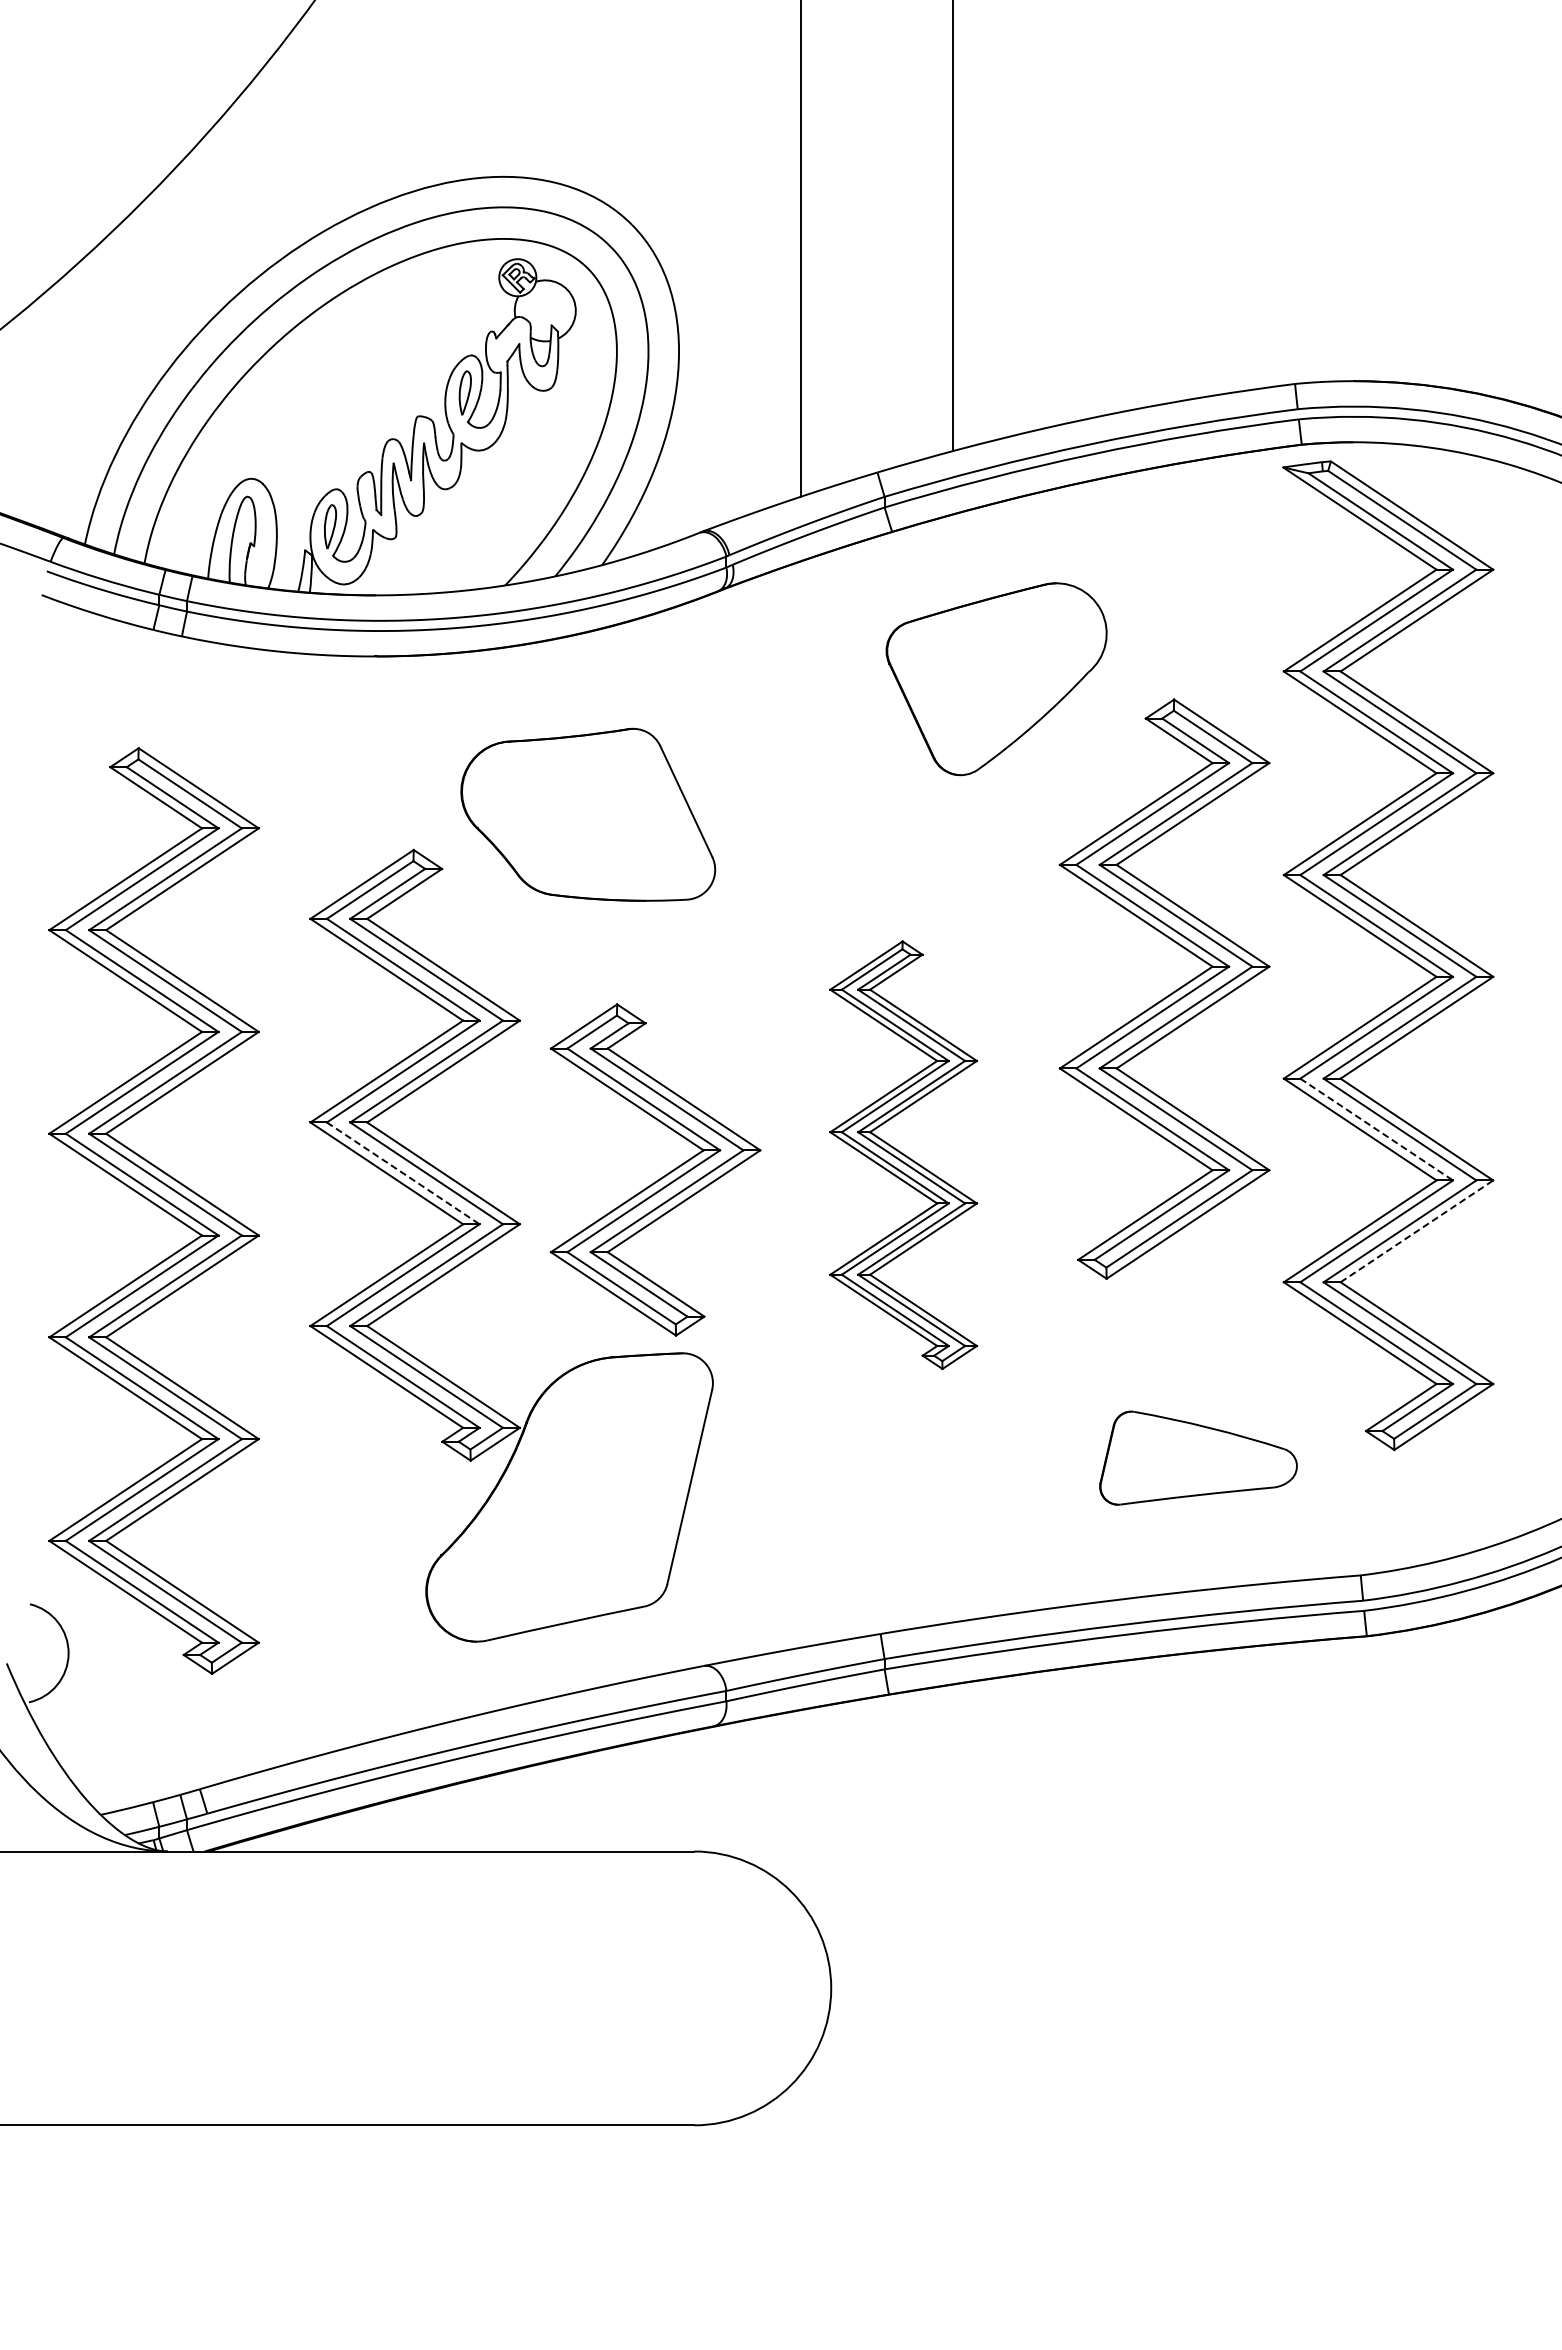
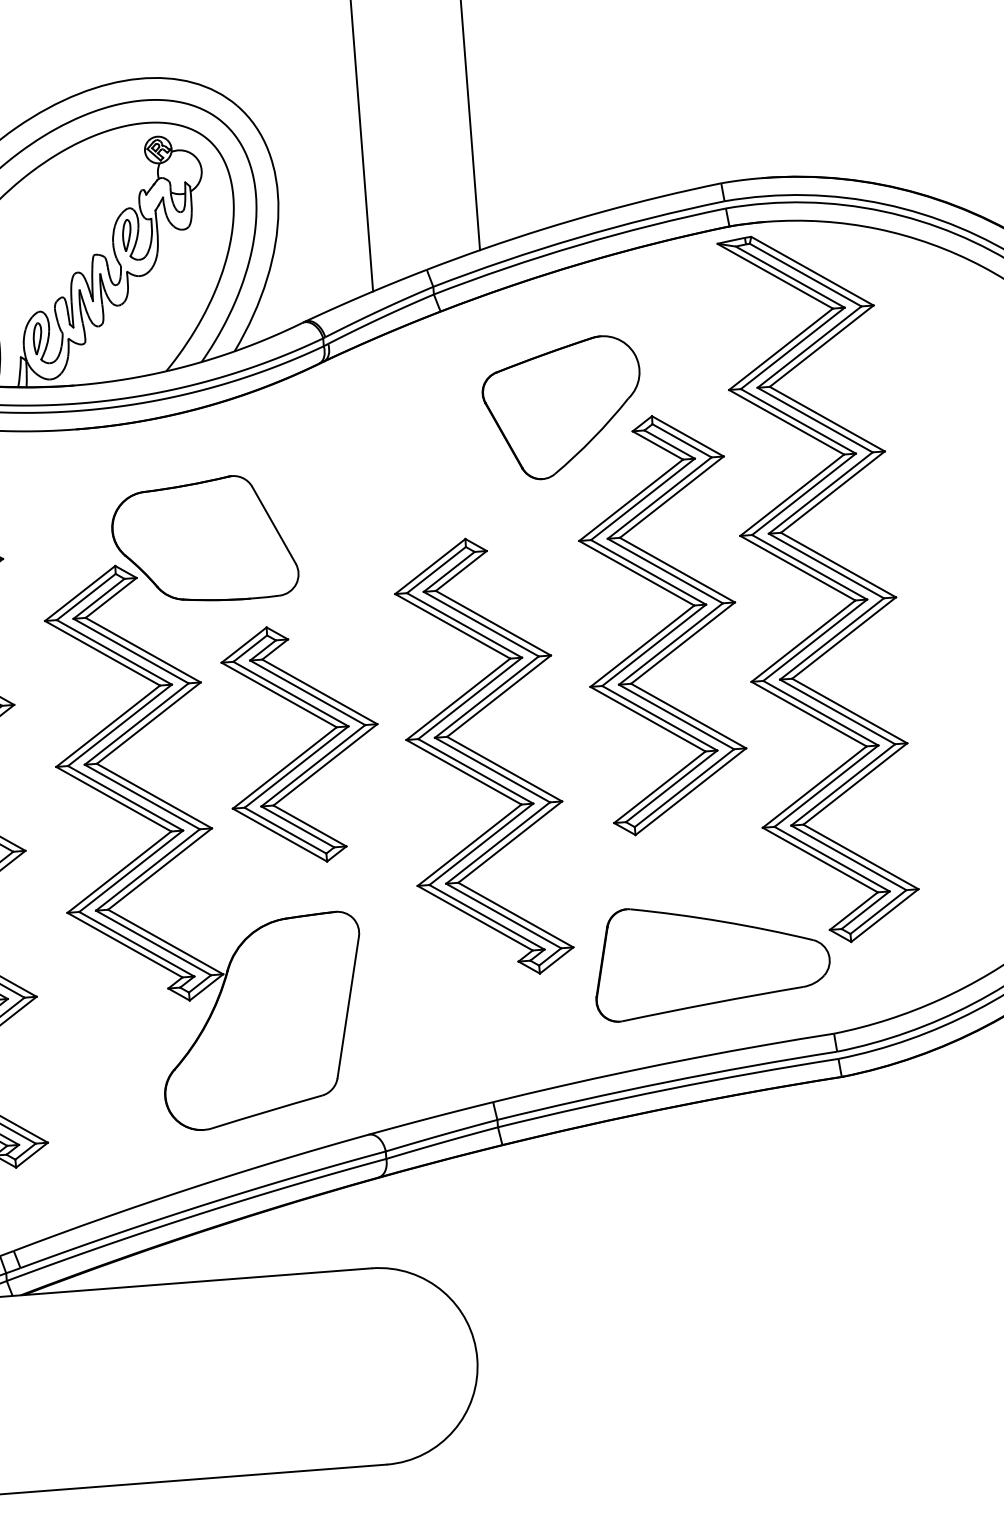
part: (996, 679) -> (563, 408), moved
part: (588, 814) -> (204, 539), moved
line: (1376, 1129) -> (820, 713), dashed -> solid
part: (903, 1154) -> (483, 757), size x1.43
line: (403, 1173) -> (125, 798), dashed -> solid
part: (659, 1178) -> (306, 749), moved
line: (1416, 1231) -> (855, 784), dashed -> solid
part: (1198, 1457) -> (711, 958), size x1.67

